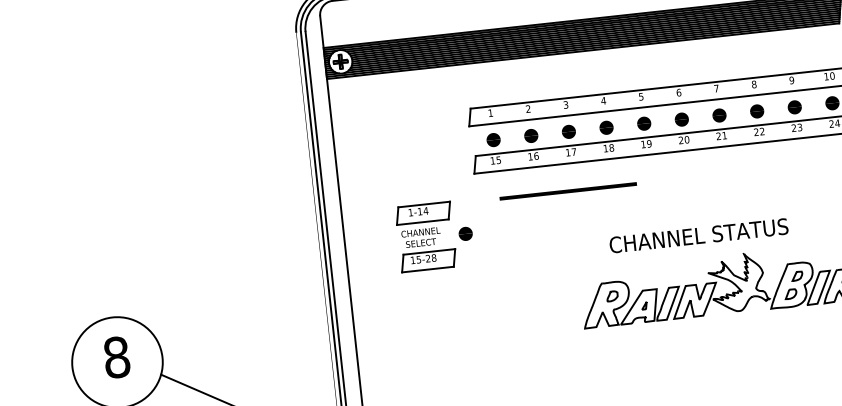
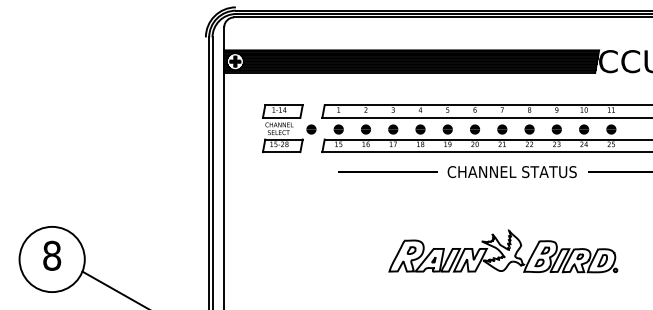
part: (435, 235) -> (289, 128), moved
text: (697, 236) -> (511, 172), moved

